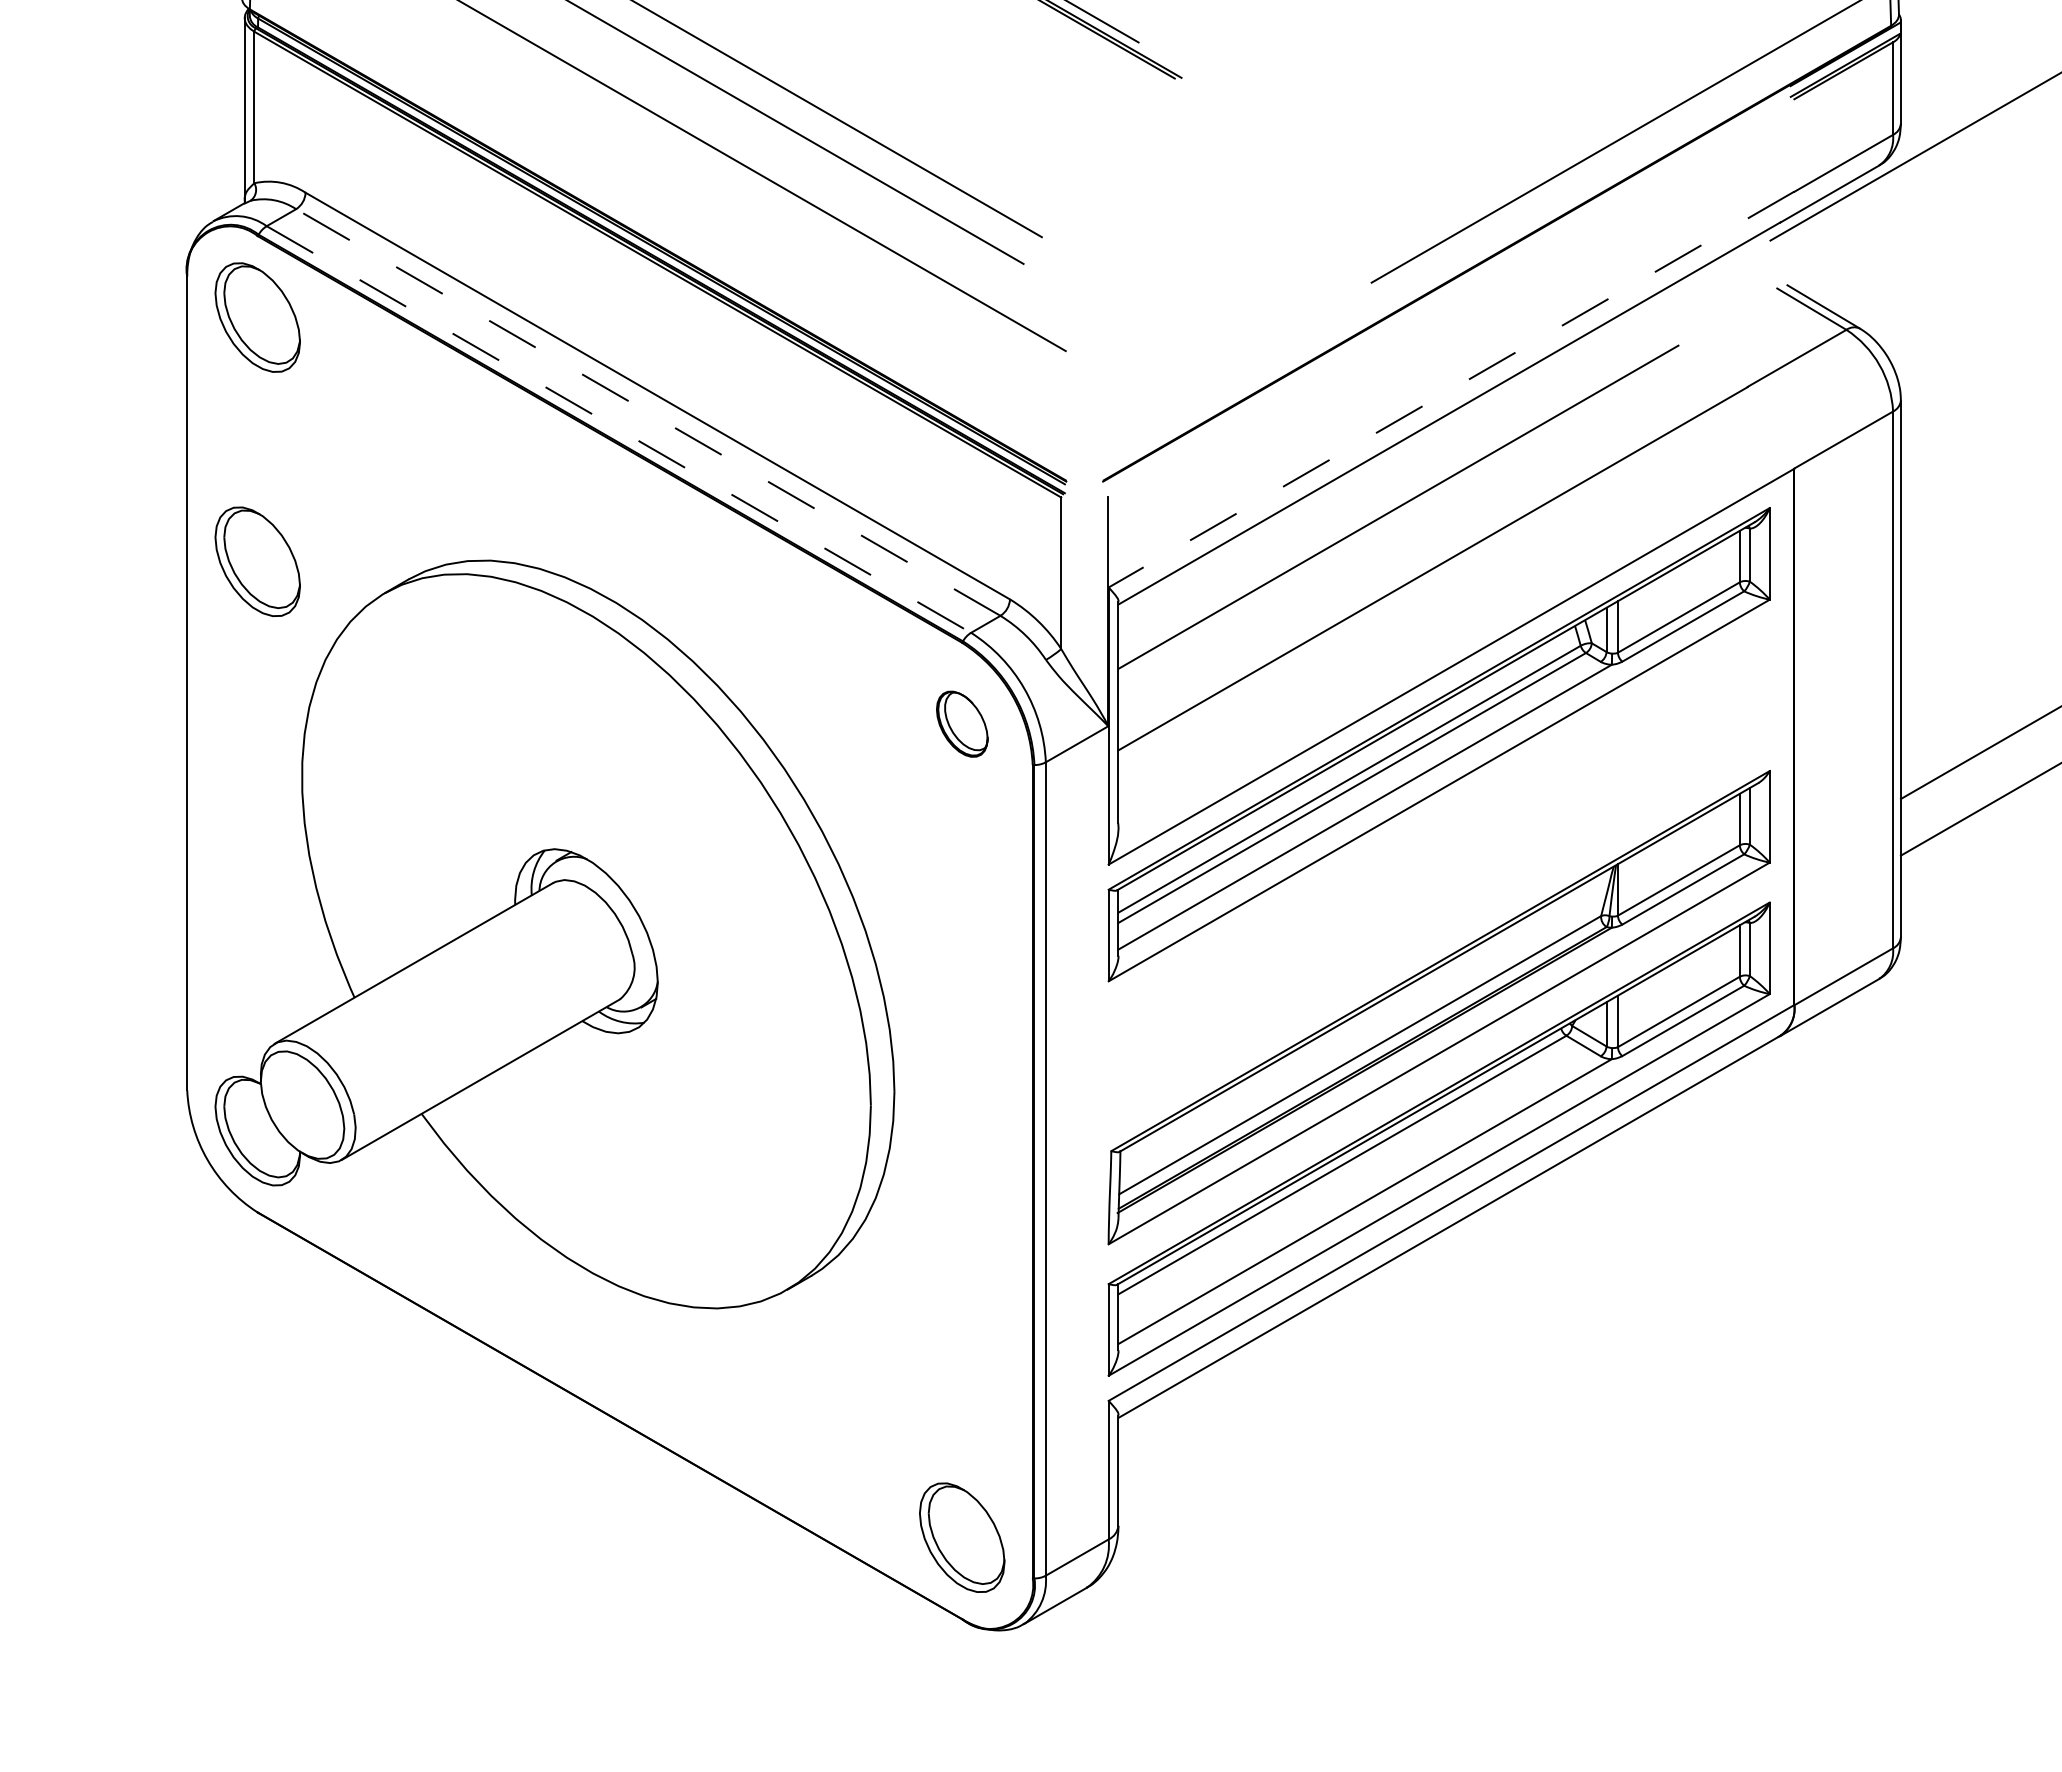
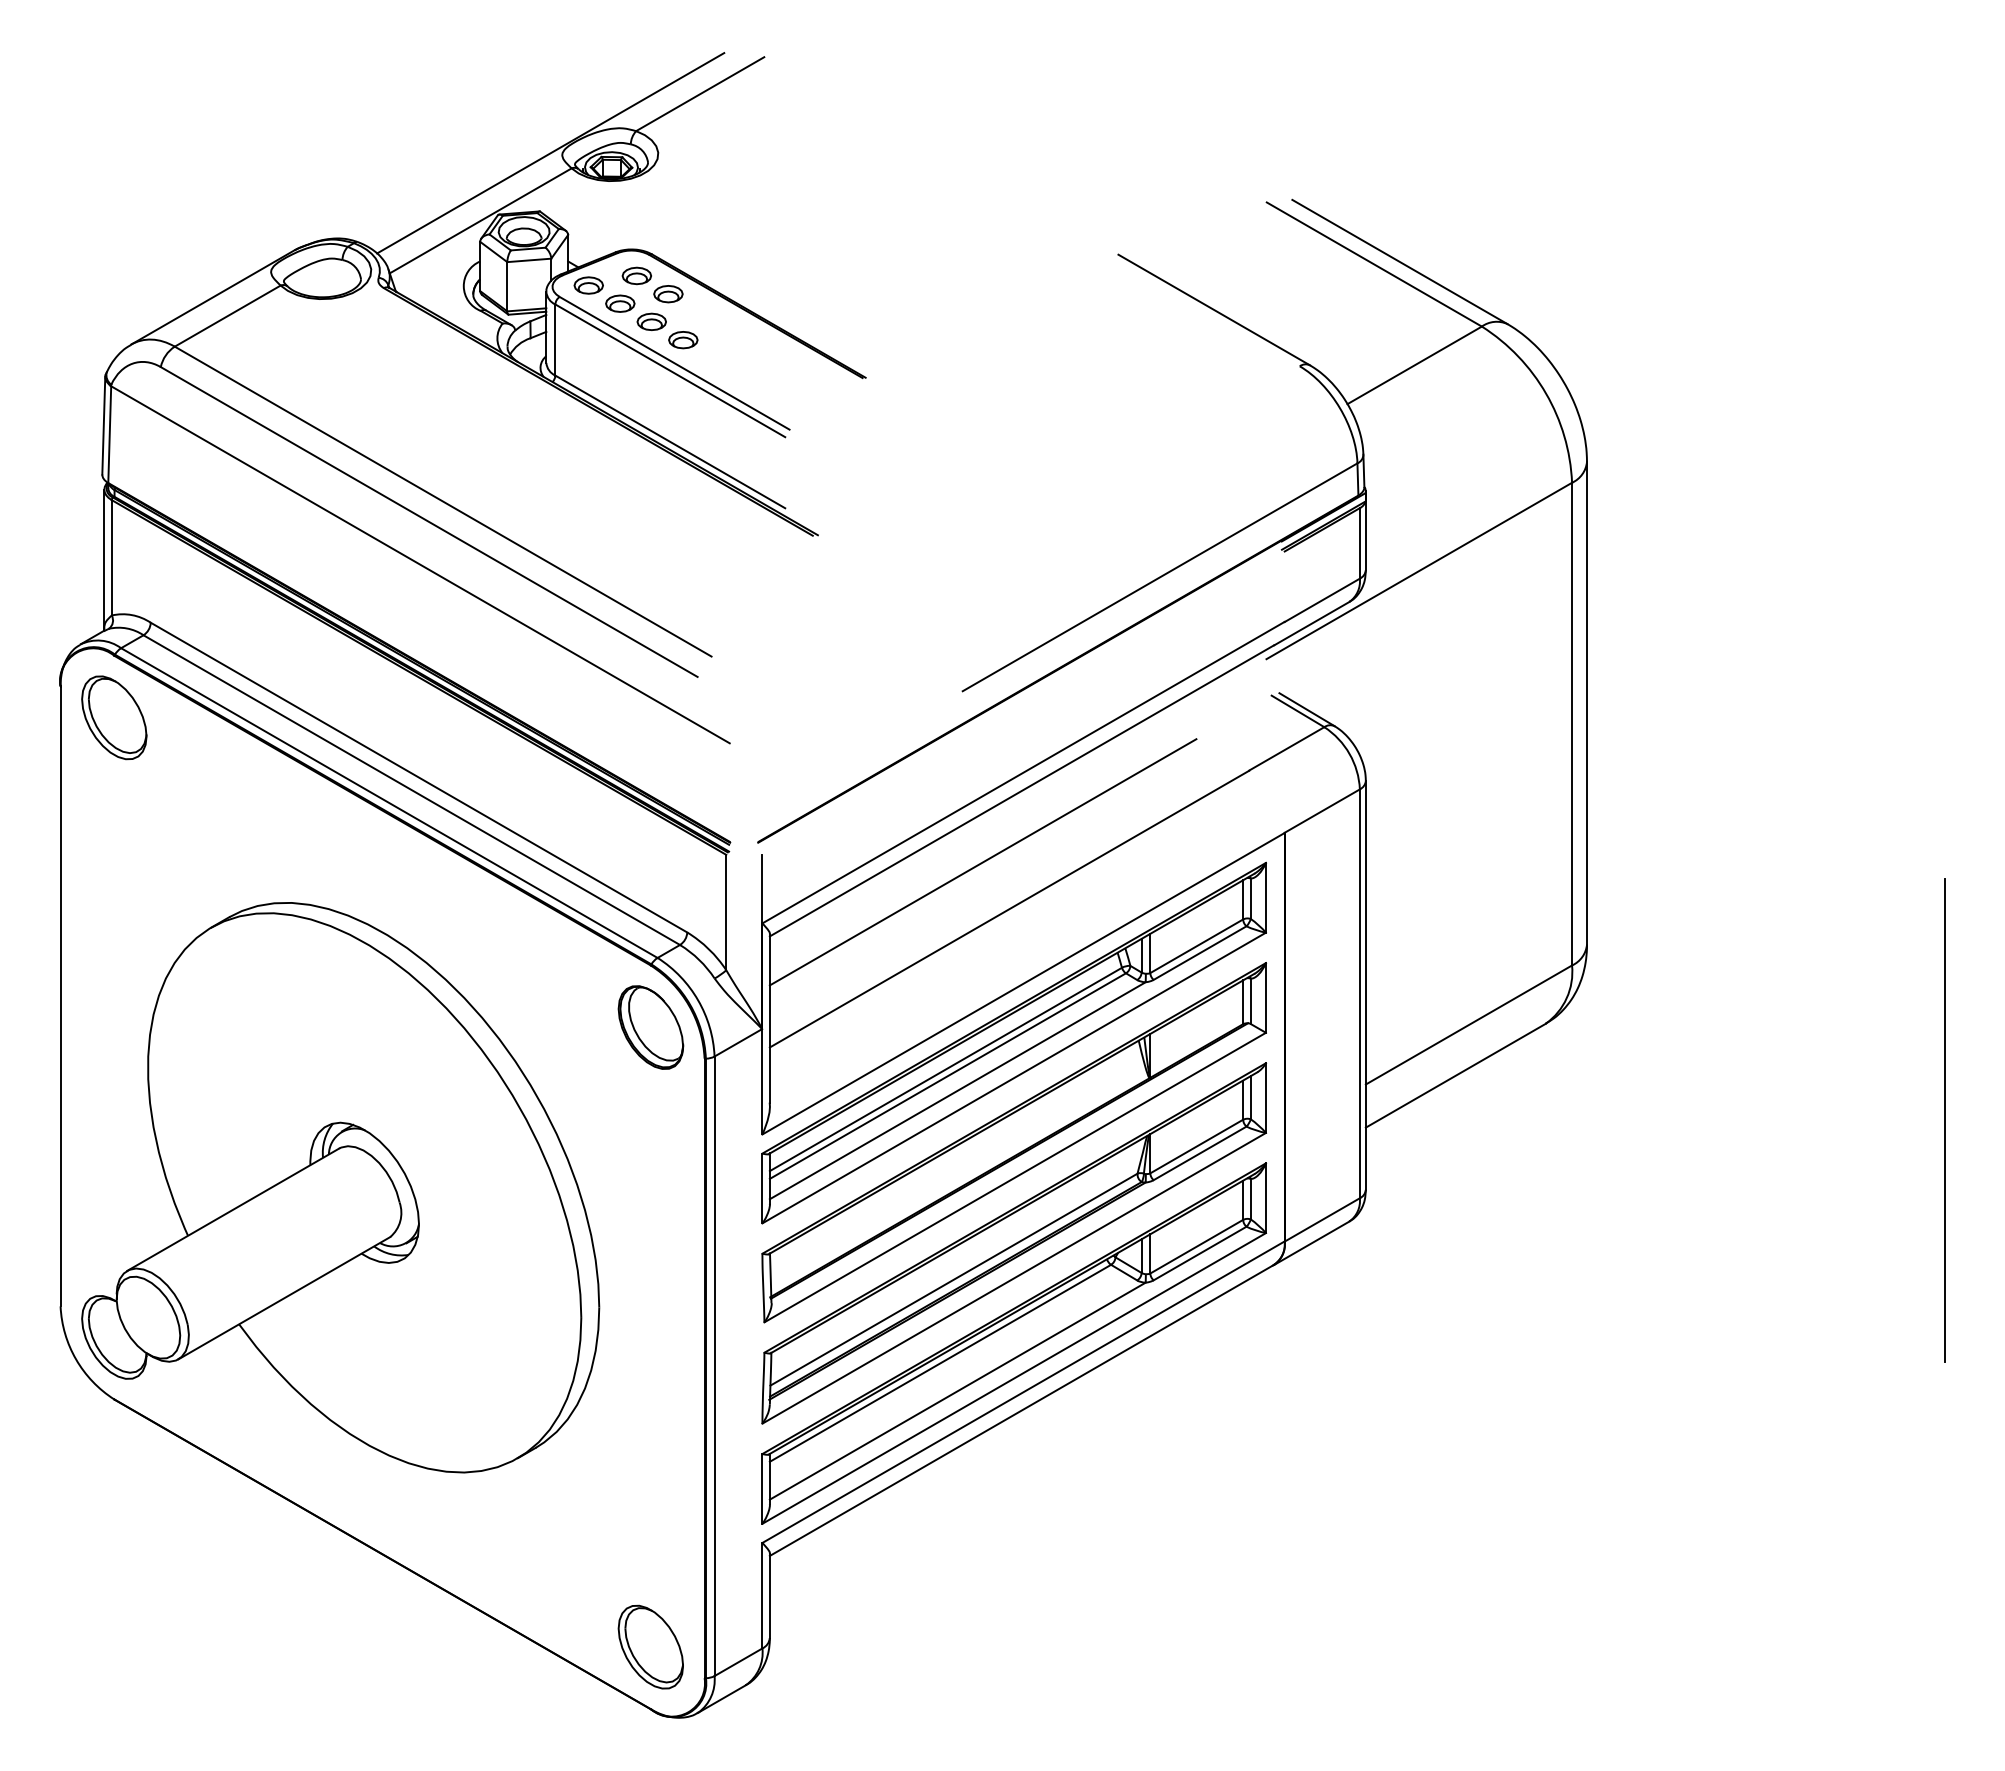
line: (1451, 389) -> (1023, 772), dashed -> solid
line: (647, 413) -> (411, 790), dashed -> solid
line: (619, 430) -> (389, 803), dashed -> solid
part: (258, 561) -> (114, 903), removed
part: (961, 724) -> (650, 1027), size x1.67
part: (1438, 875) -> (1013, 1142), added

